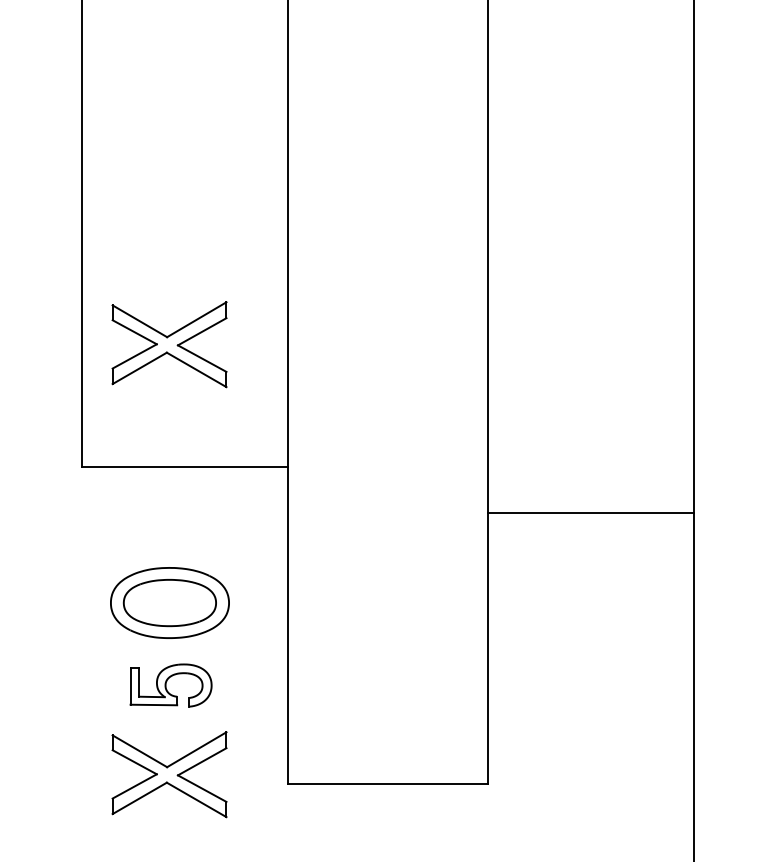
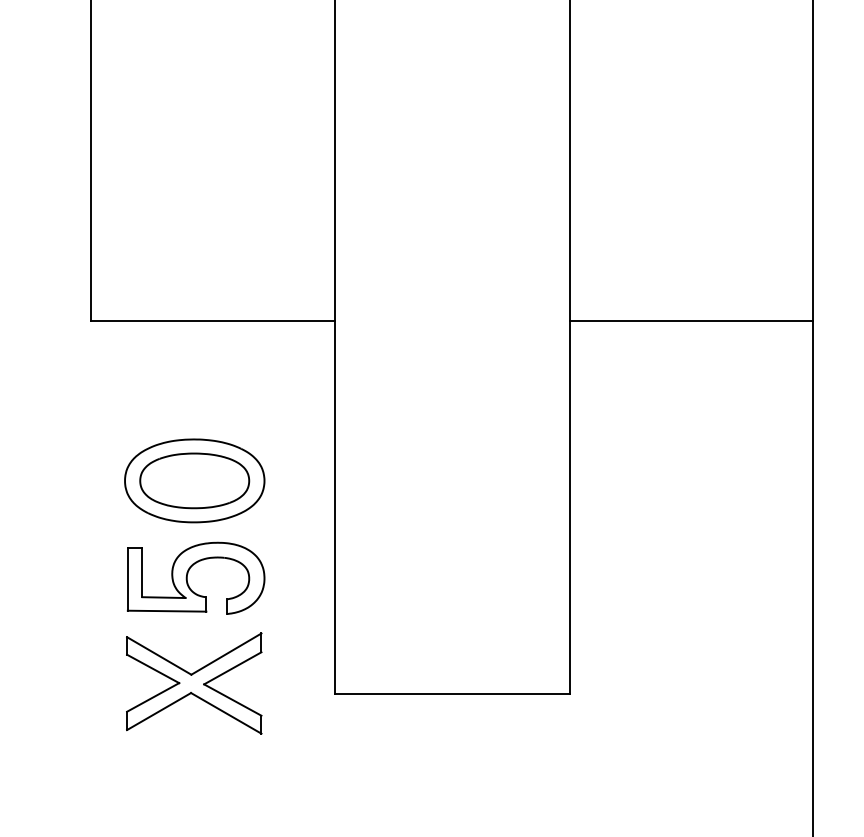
part: (169, 344) -> (194, 175), removed
line: (590, 513) -> (691, 320), moved
part: (170, 685) -> (195, 578), size x1.43

